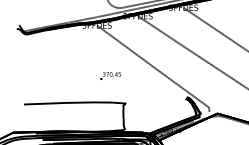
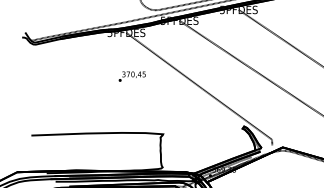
text: (110, 76) -> (132, 77), moved

